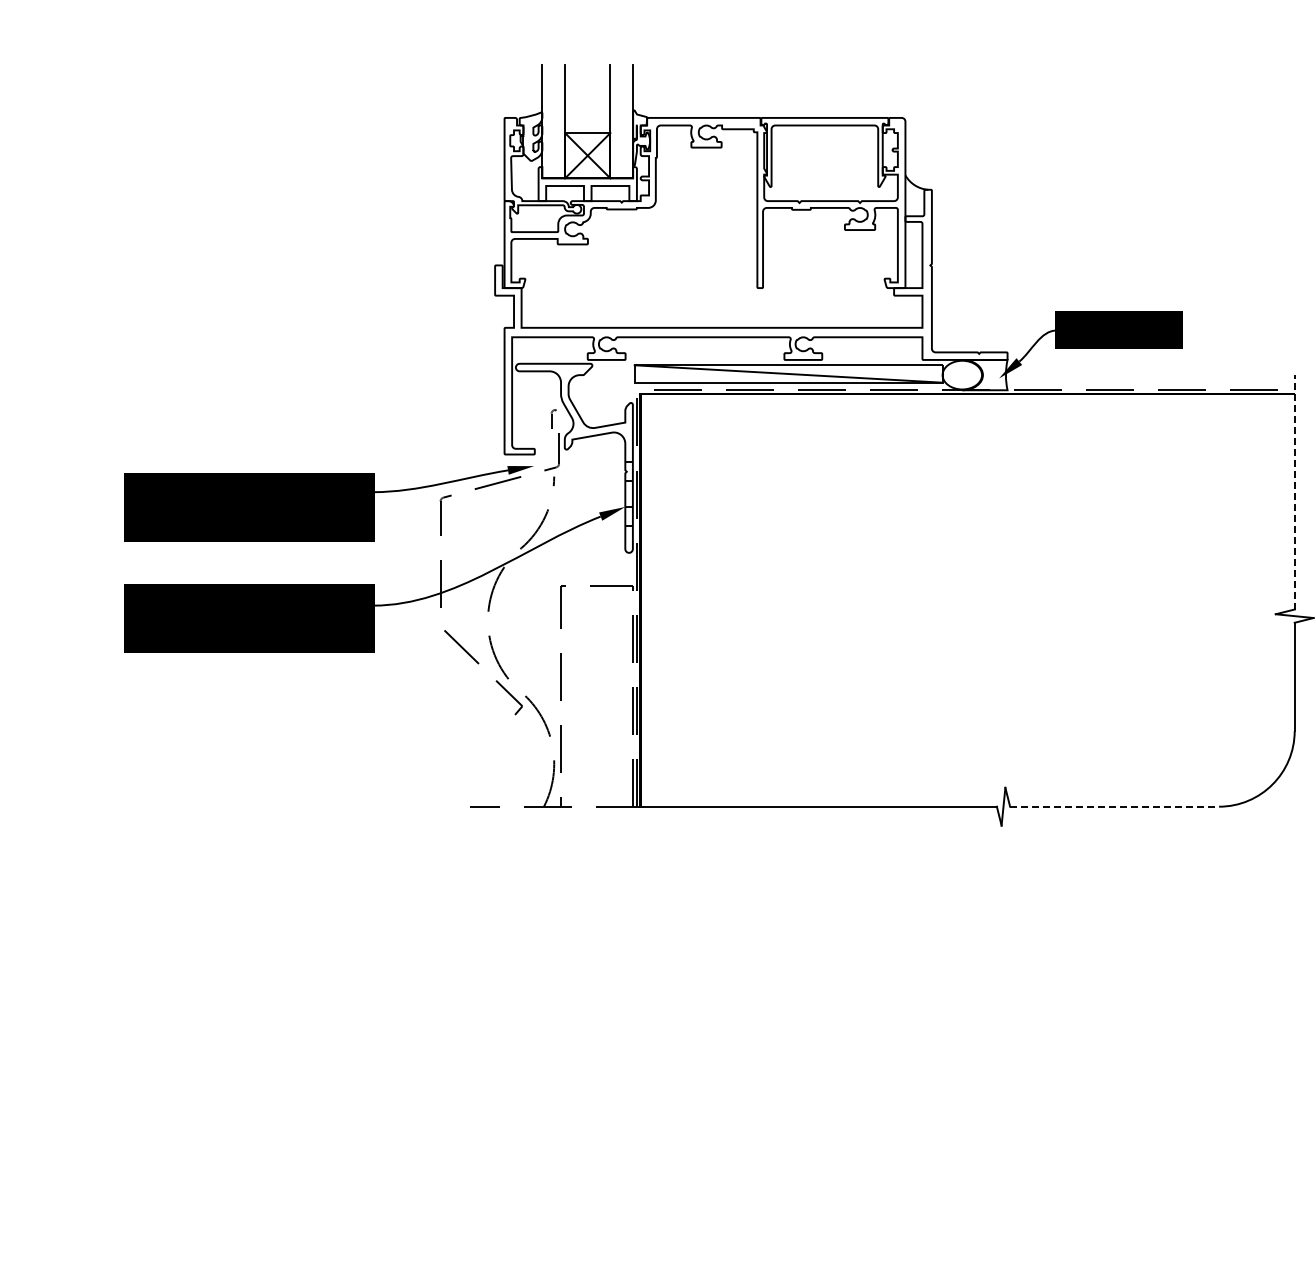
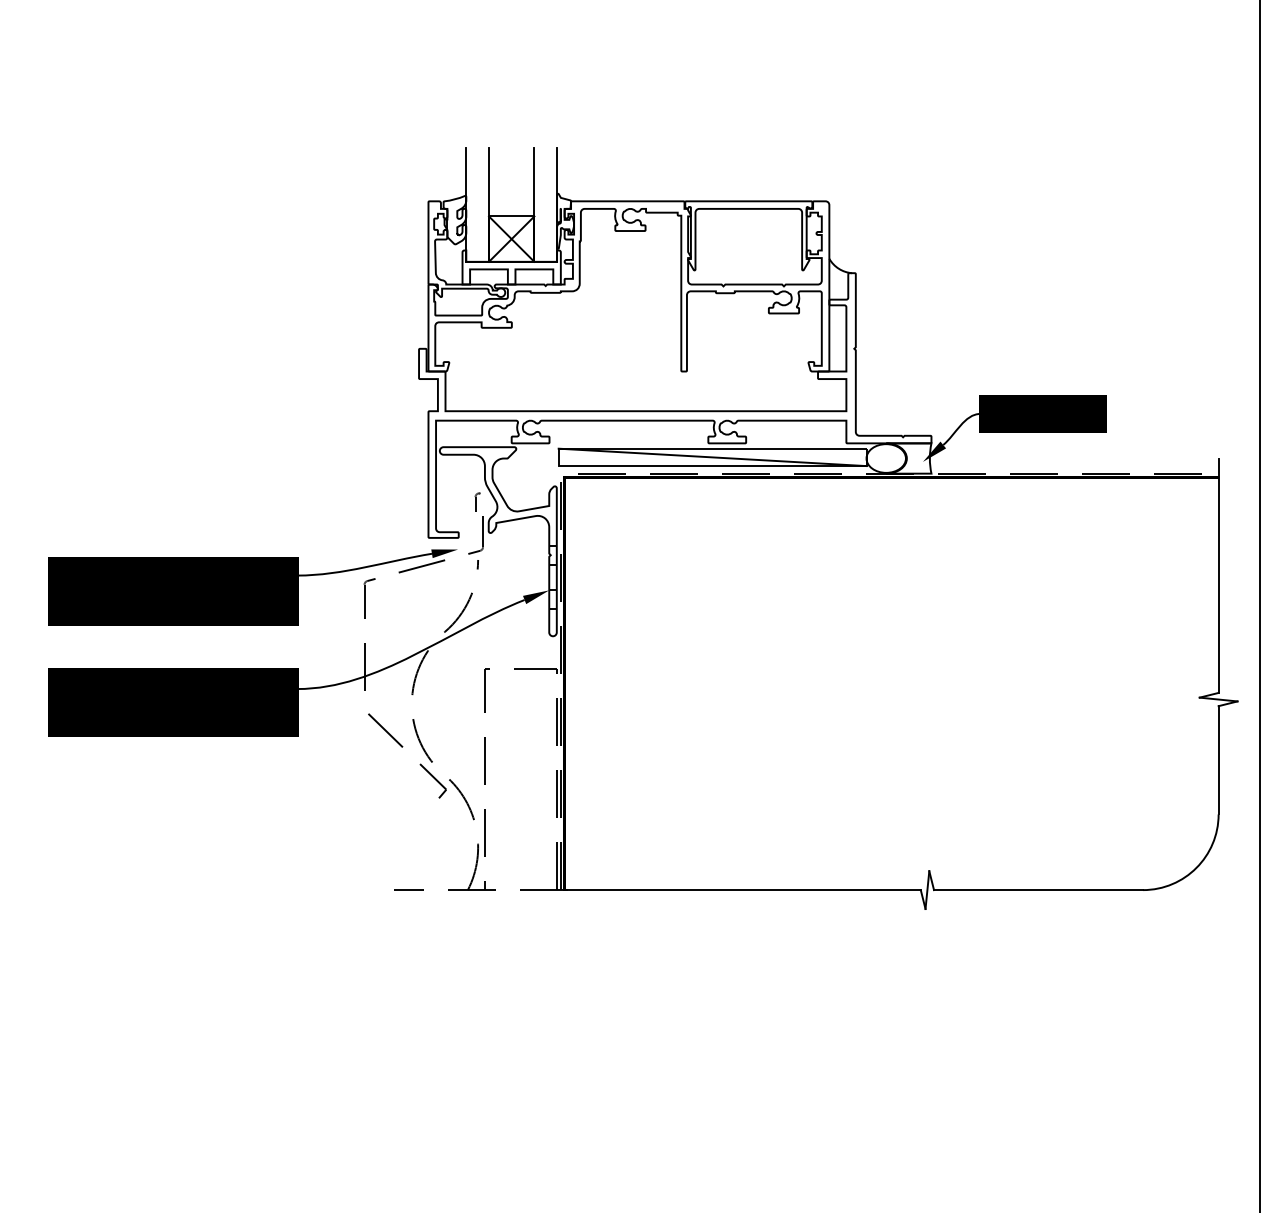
line: (1294, 491) -> (1218, 574), dashed -> solid
line: (1115, 806) -> (1039, 889), dashed -> solid

